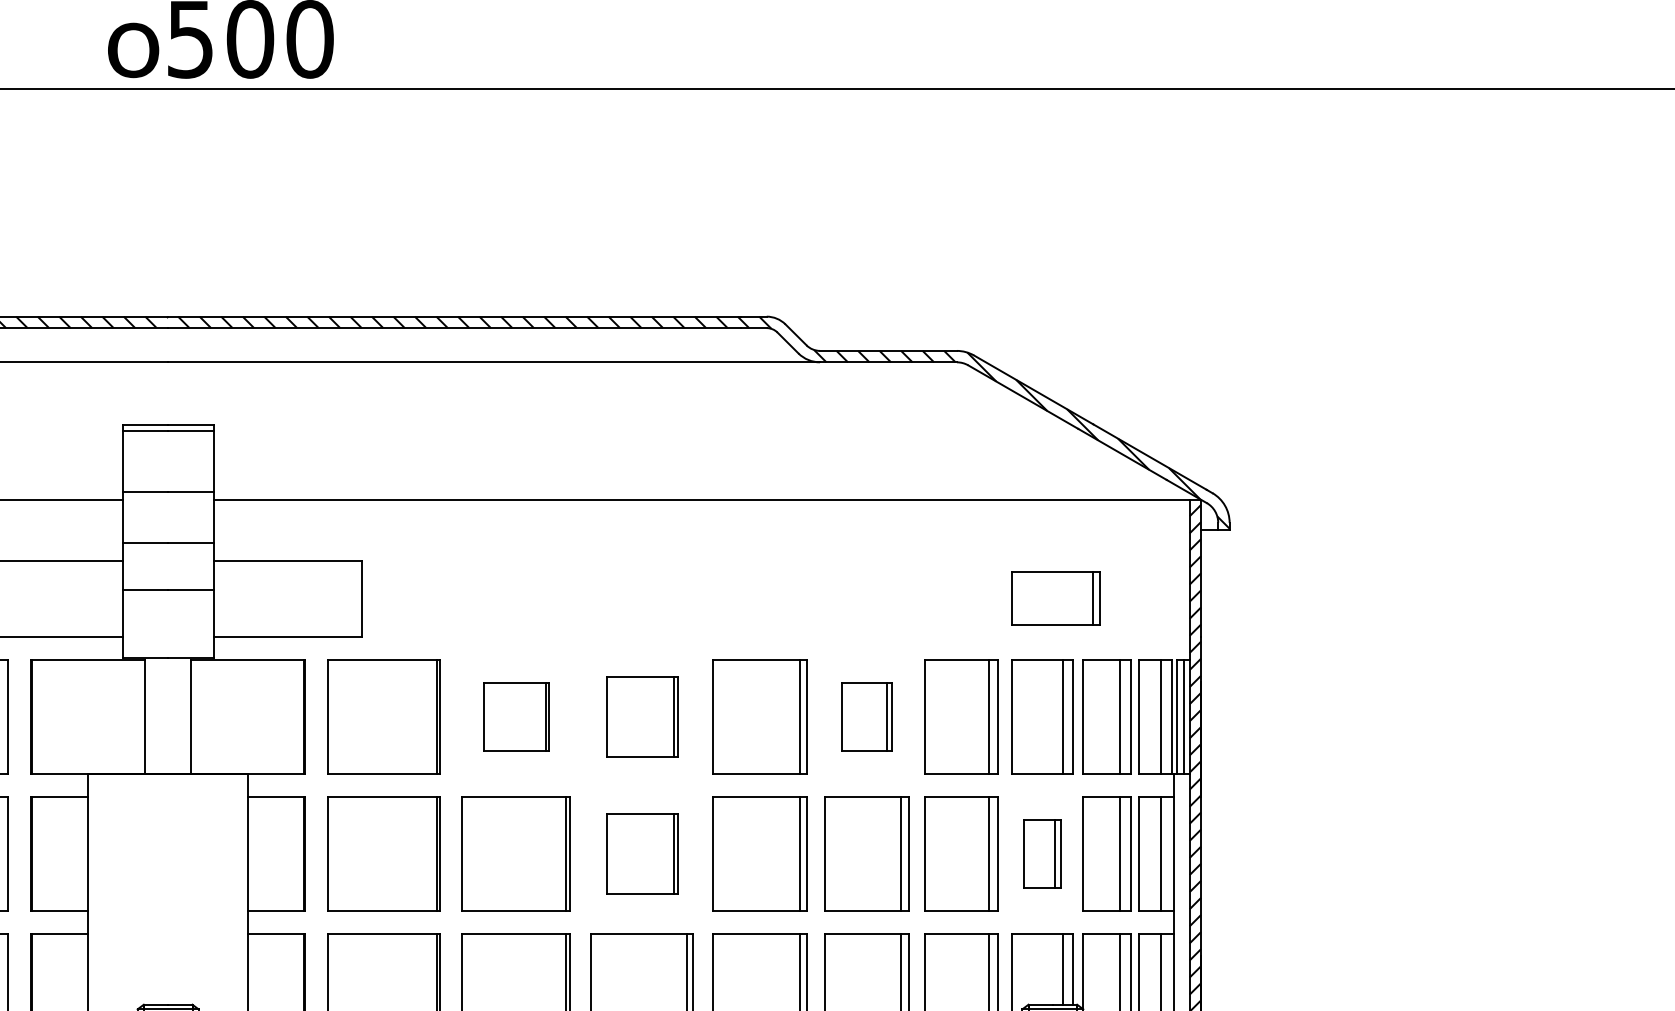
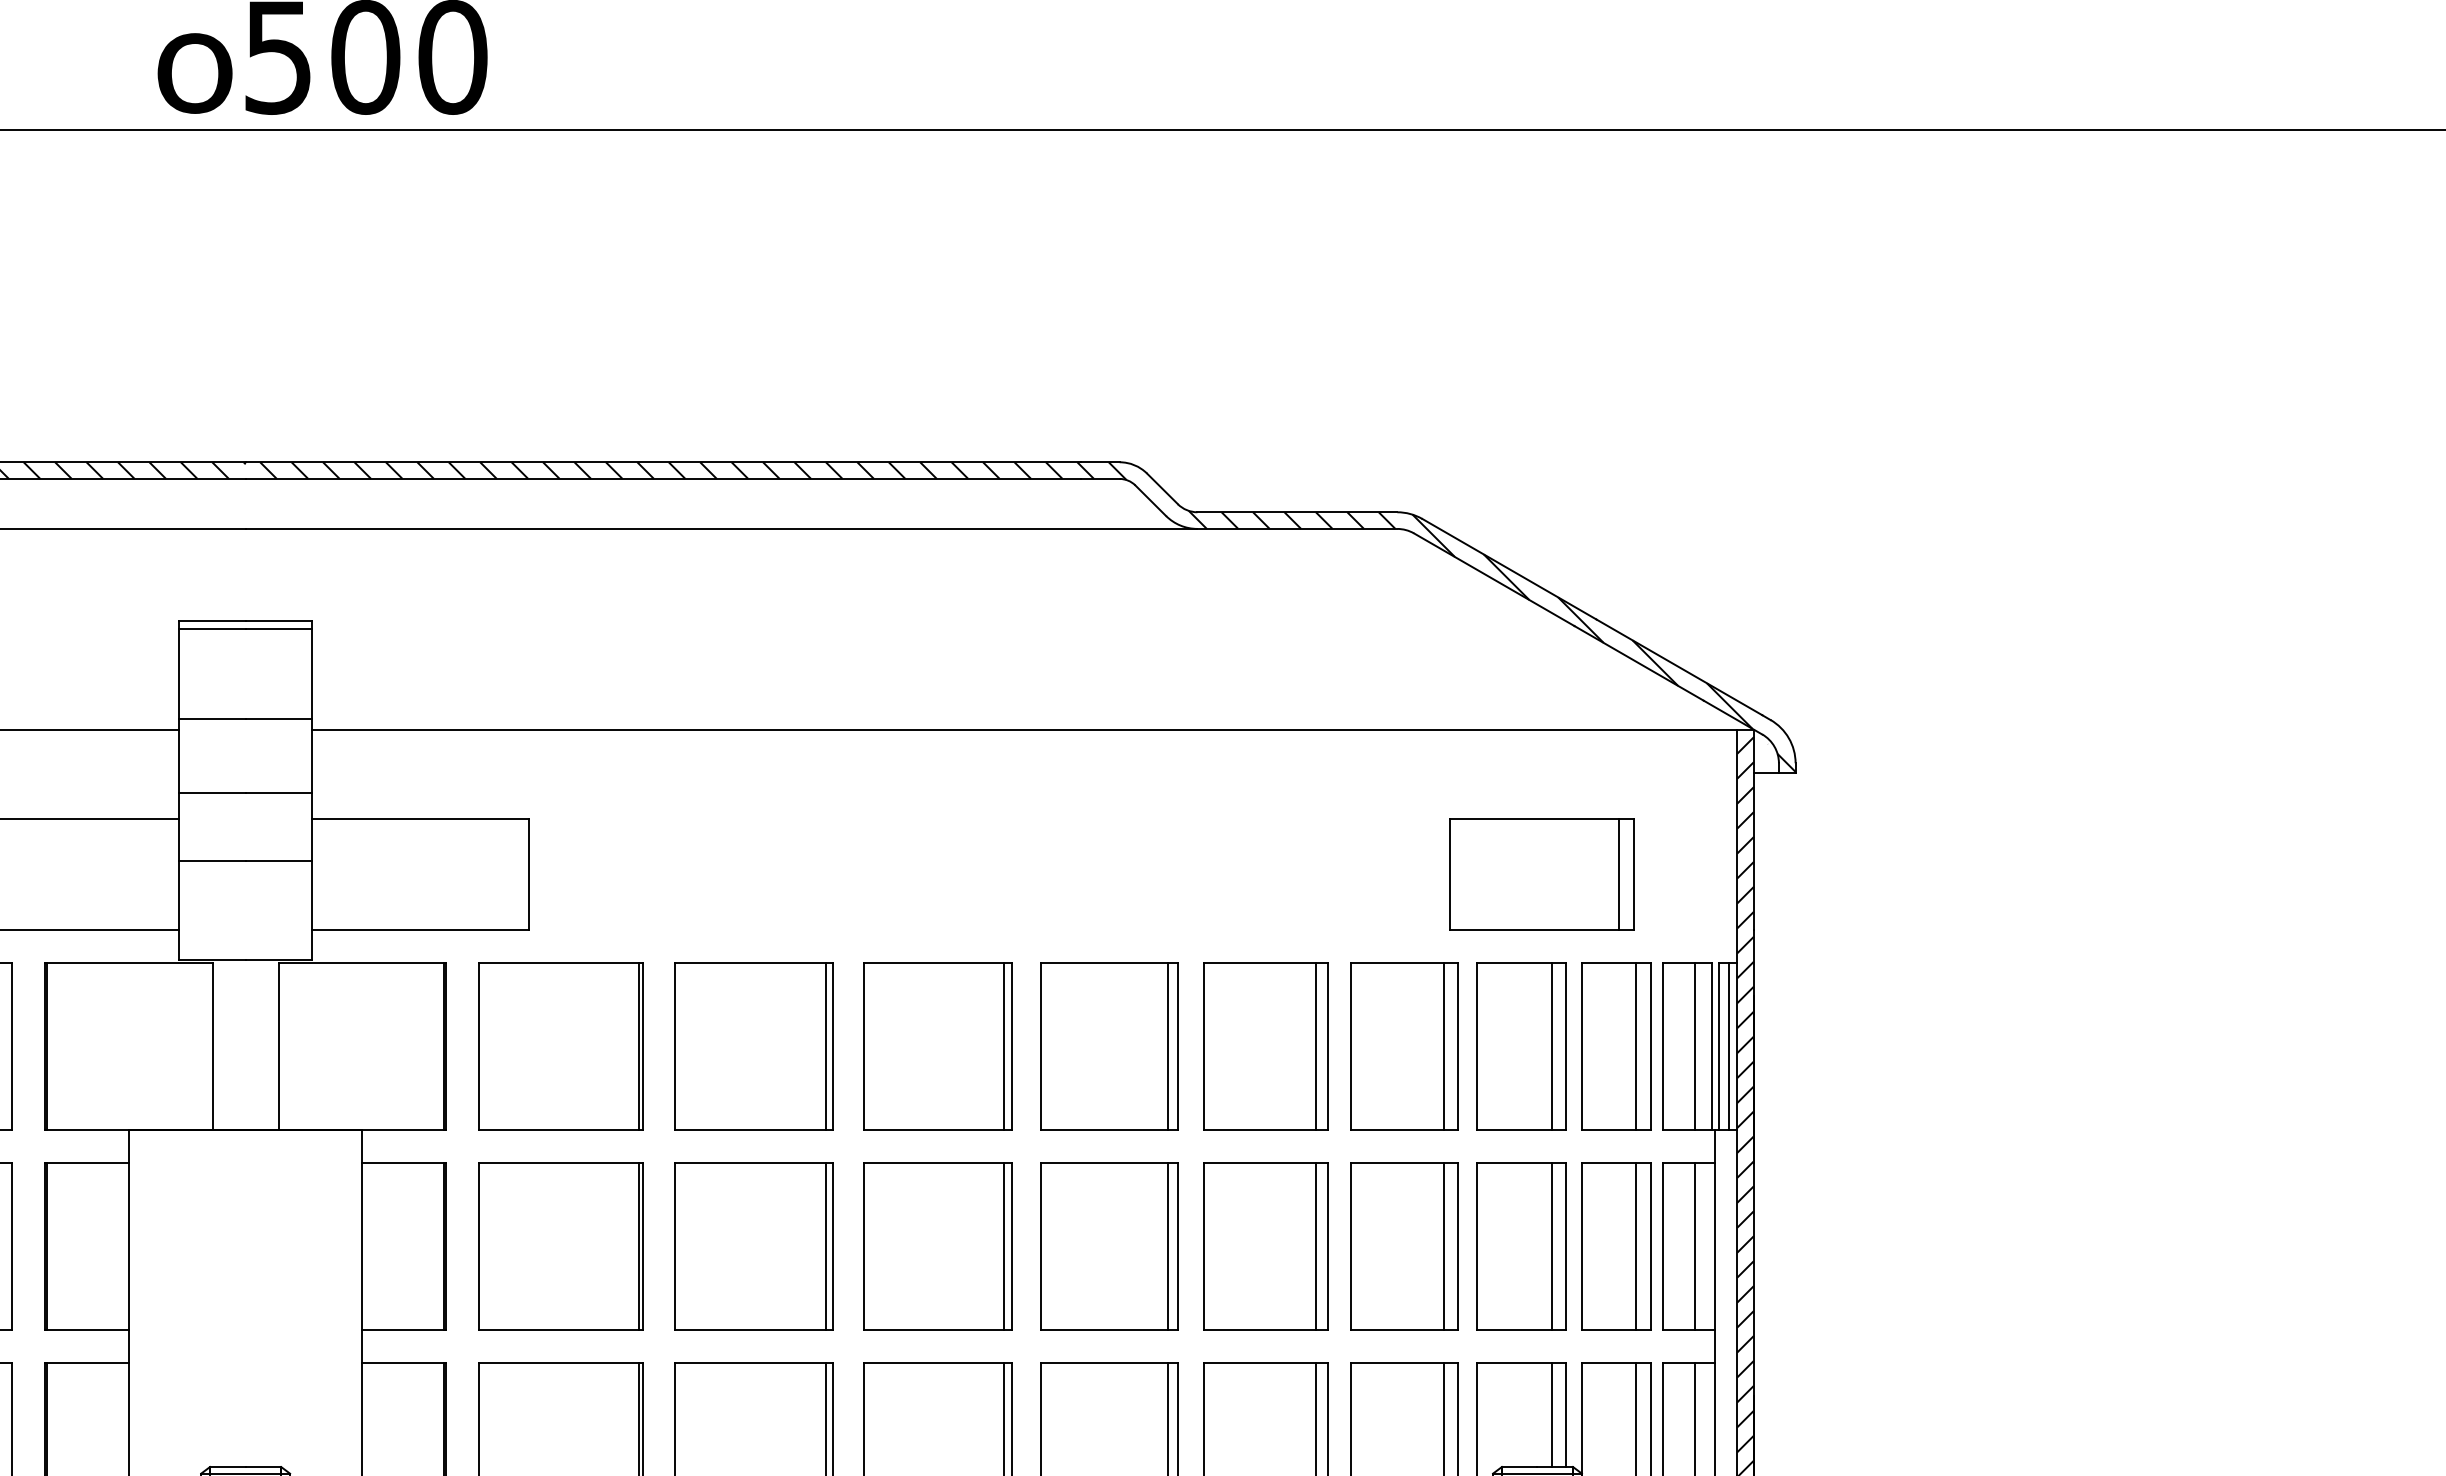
part: (1055, 598) -> (1541, 873), size x1.43
part: (515, 716) -> (752, 1046), size x1.67
part: (641, 716) -> (936, 1046), size x1.43
part: (866, 716) -> (1265, 1046), size x1.67
part: (641, 853) -> (936, 1246), size x1.43
part: (1042, 853) -> (1522, 1246), size x1.67

